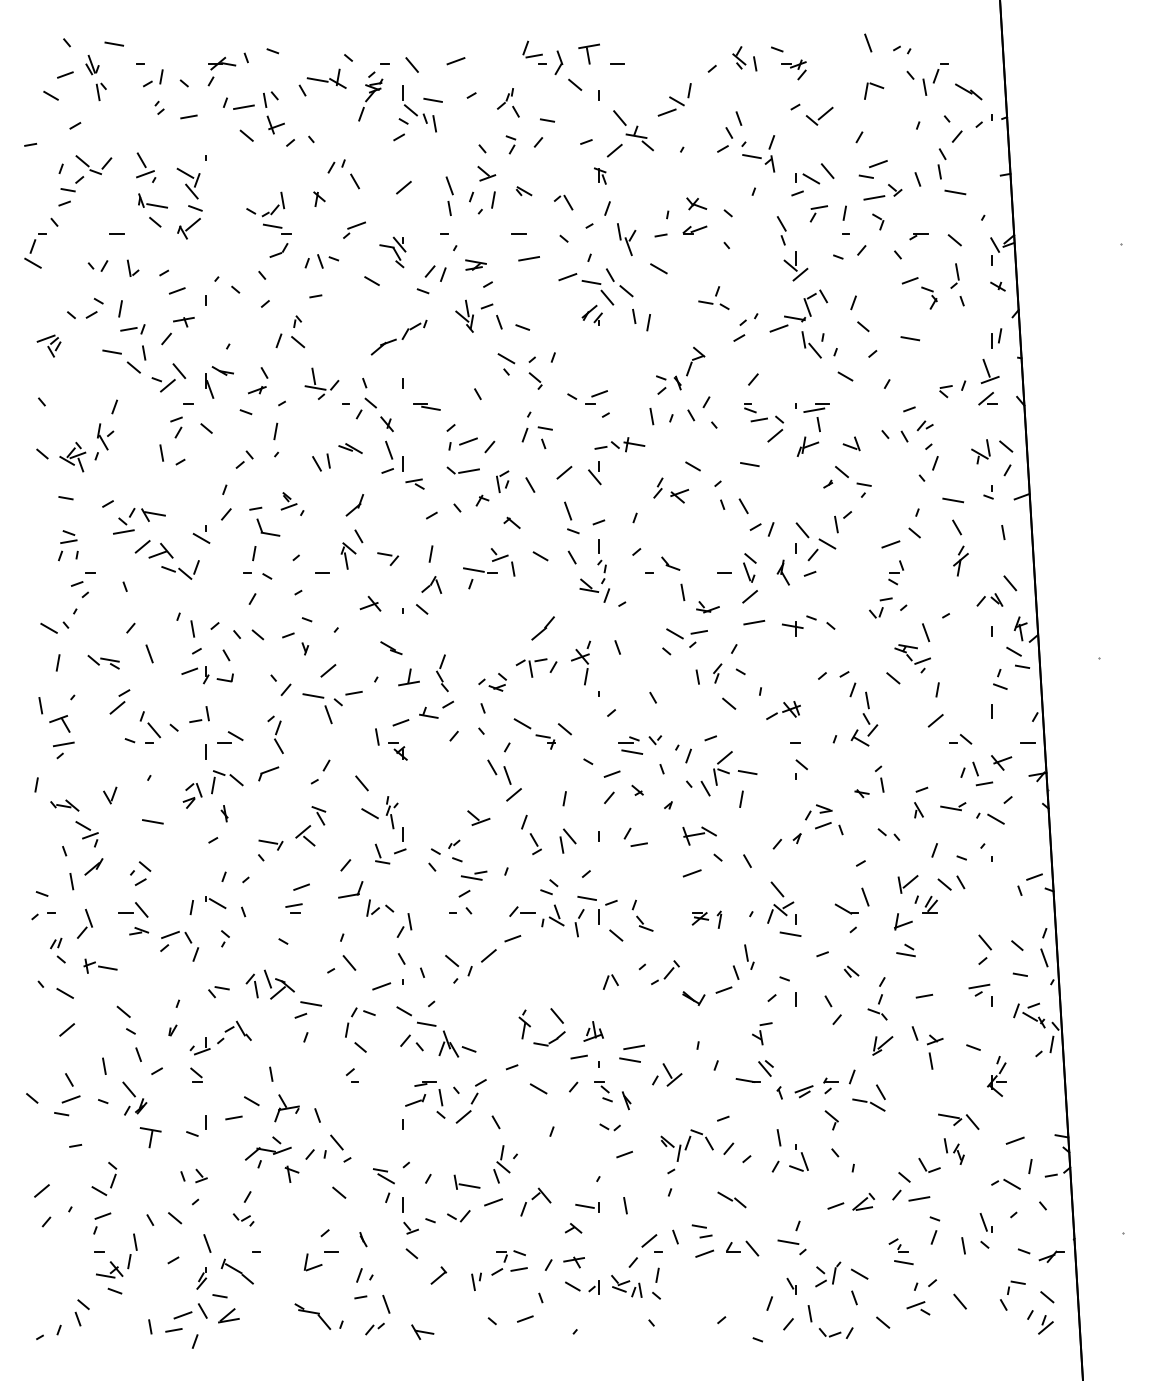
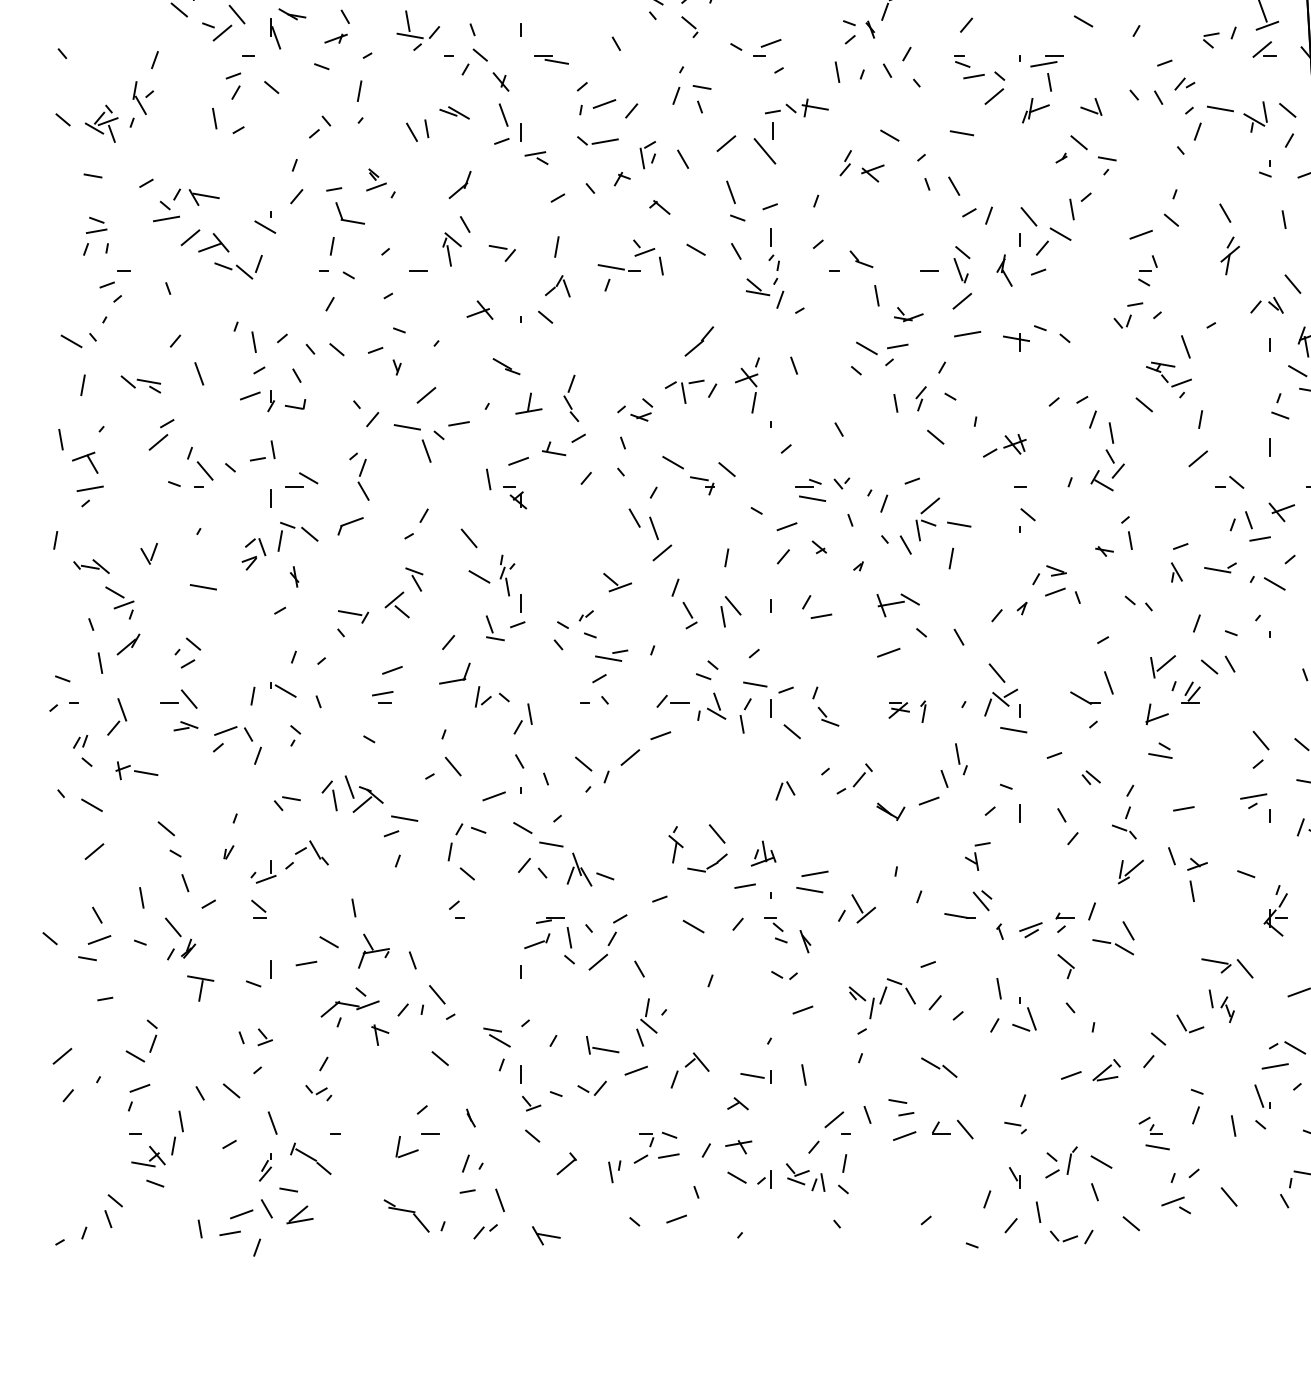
part: (594, 473) -> (764, 144), size x1.4
line: (953, 500) -> (1220, 109), moved
line: (919, 1198) -> (1275, 1065), moved
part: (791, 1247) -> (1014, 1128), size x0.6

